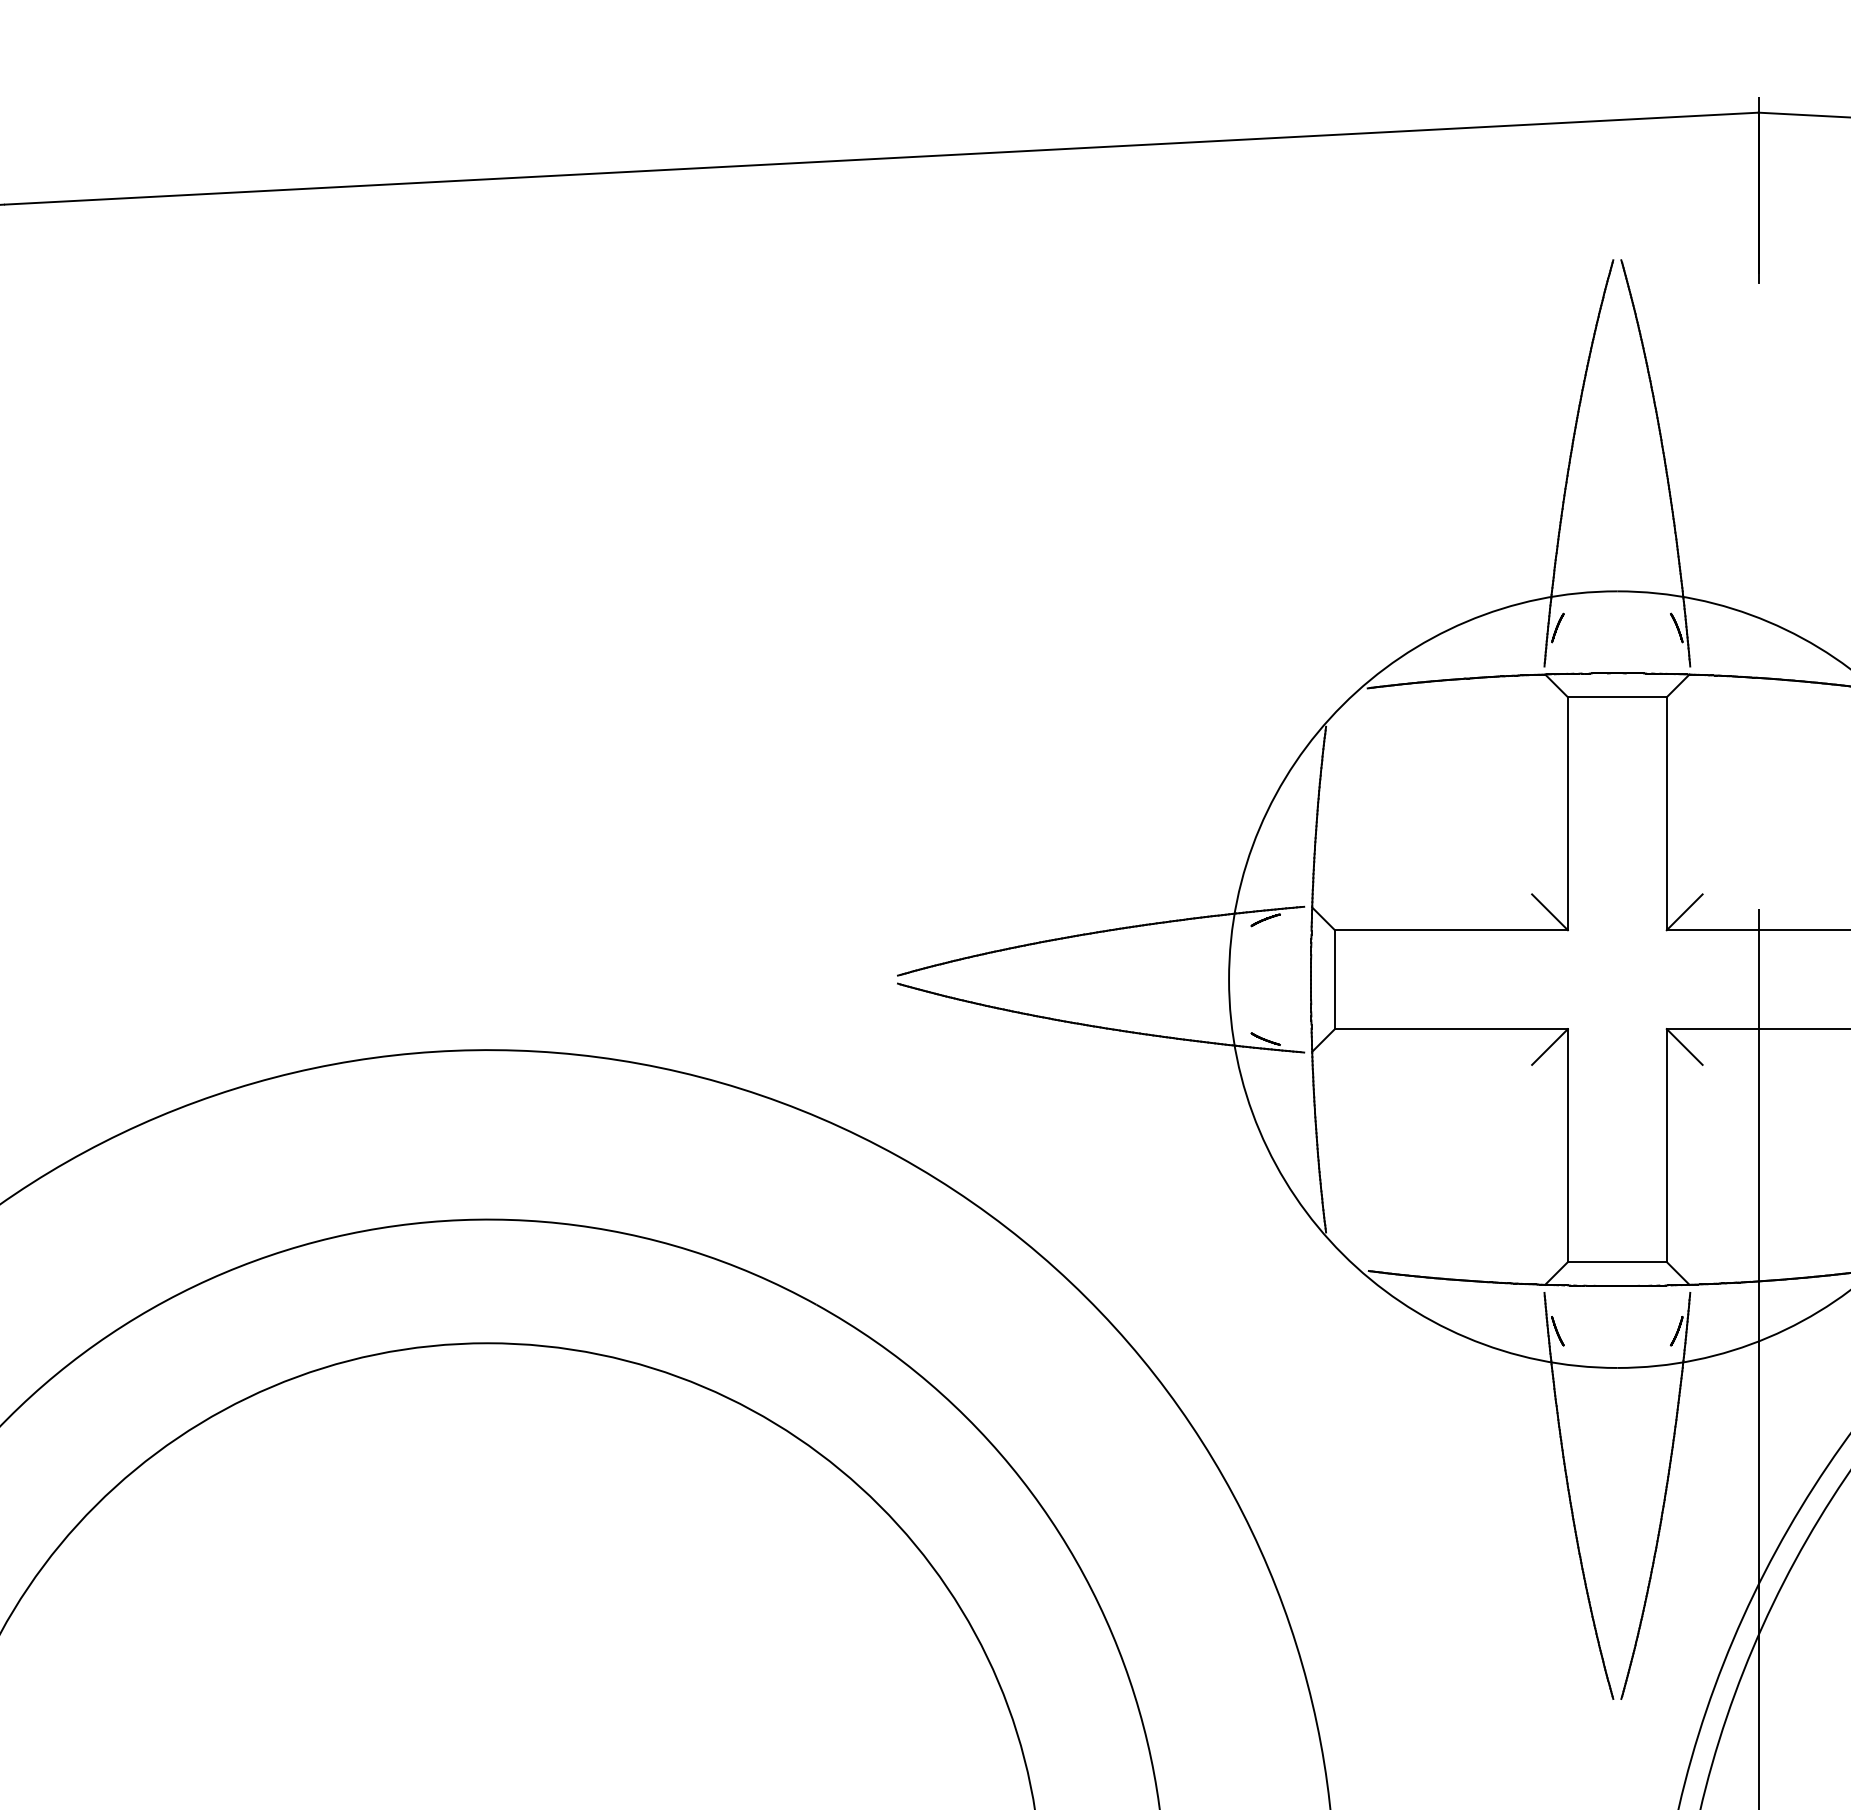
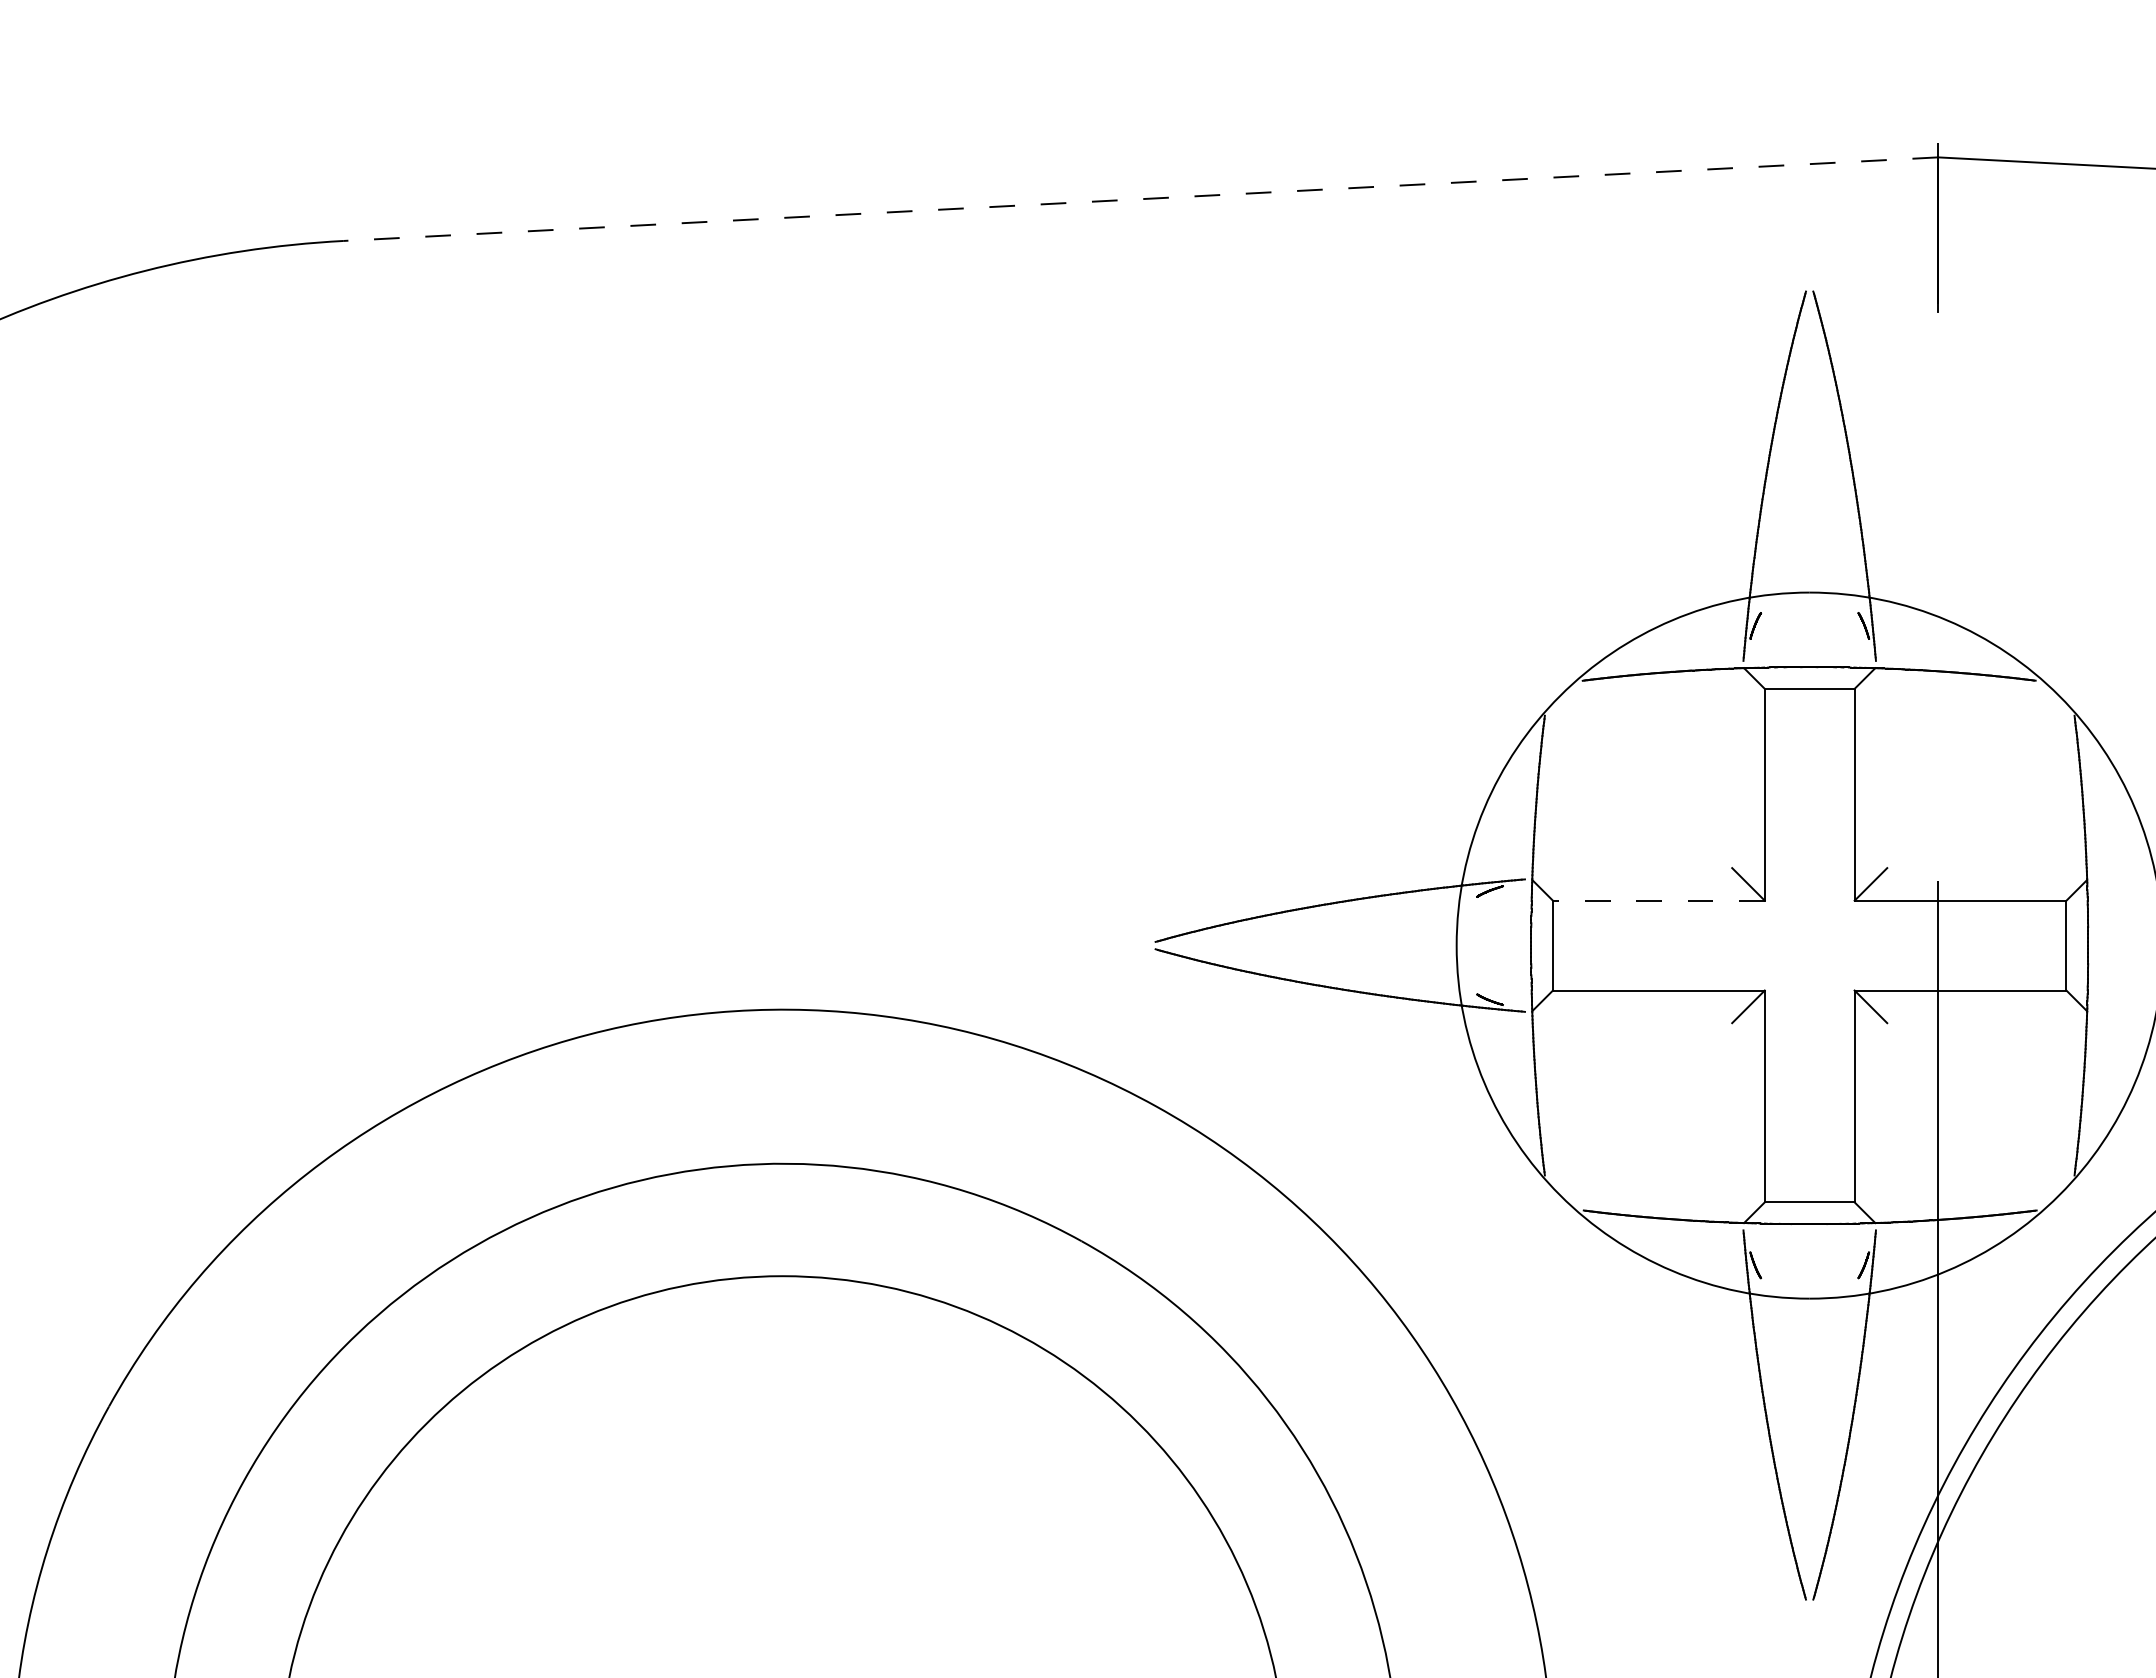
line: (881, 159) -> (1140, 199), solid -> dashed
line: (1451, 930) -> (1658, 900), solid -> dashed

